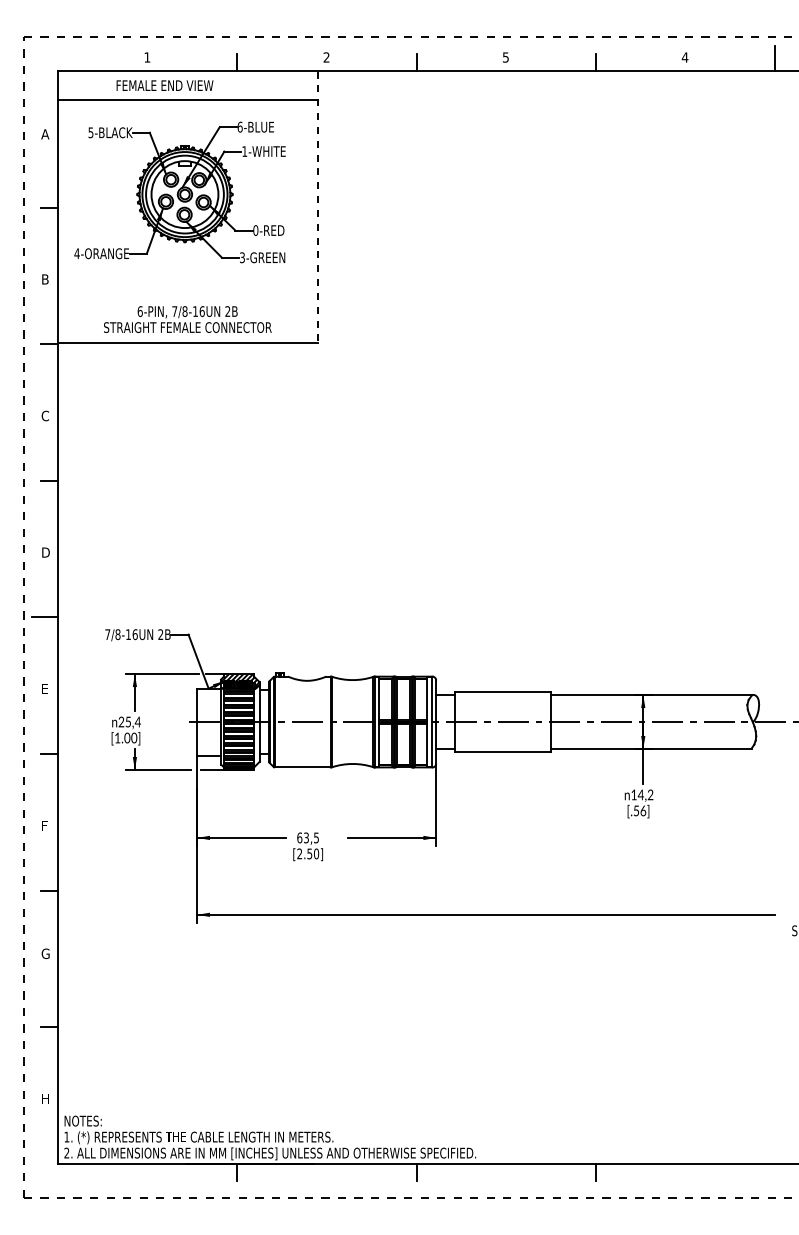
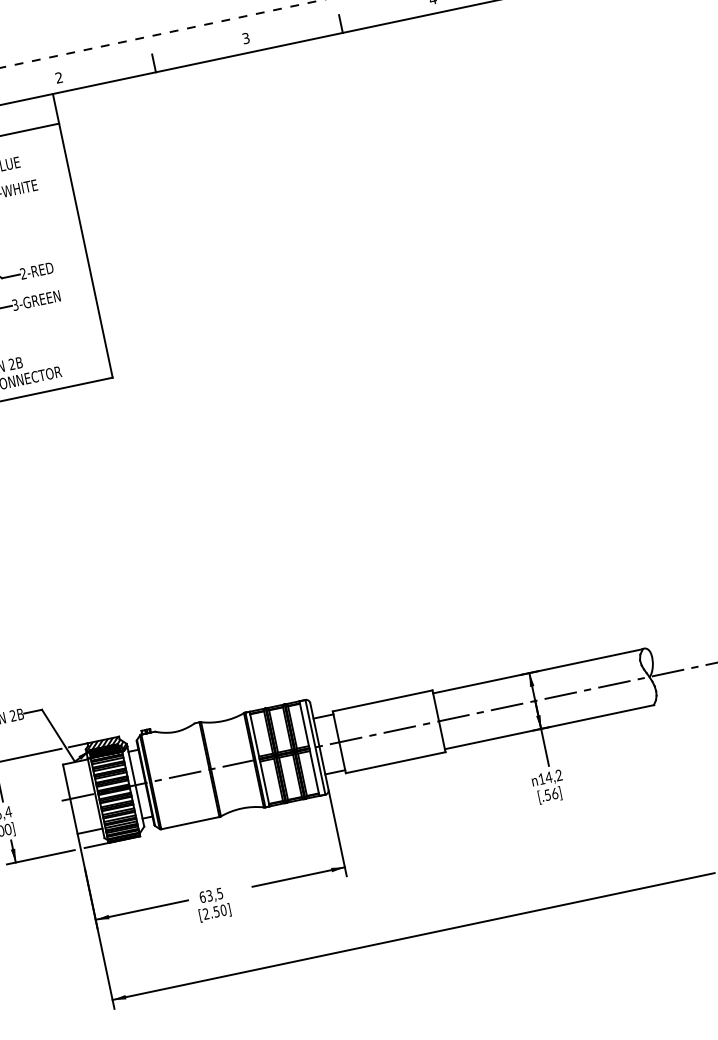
text: (505, 56) -> (245, 37), 5 -> 3
line: (317, 207) -> (82, 236), dashed -> solid
text: (255, 230) -> (23, 273), 0-RED -> 2-RED

